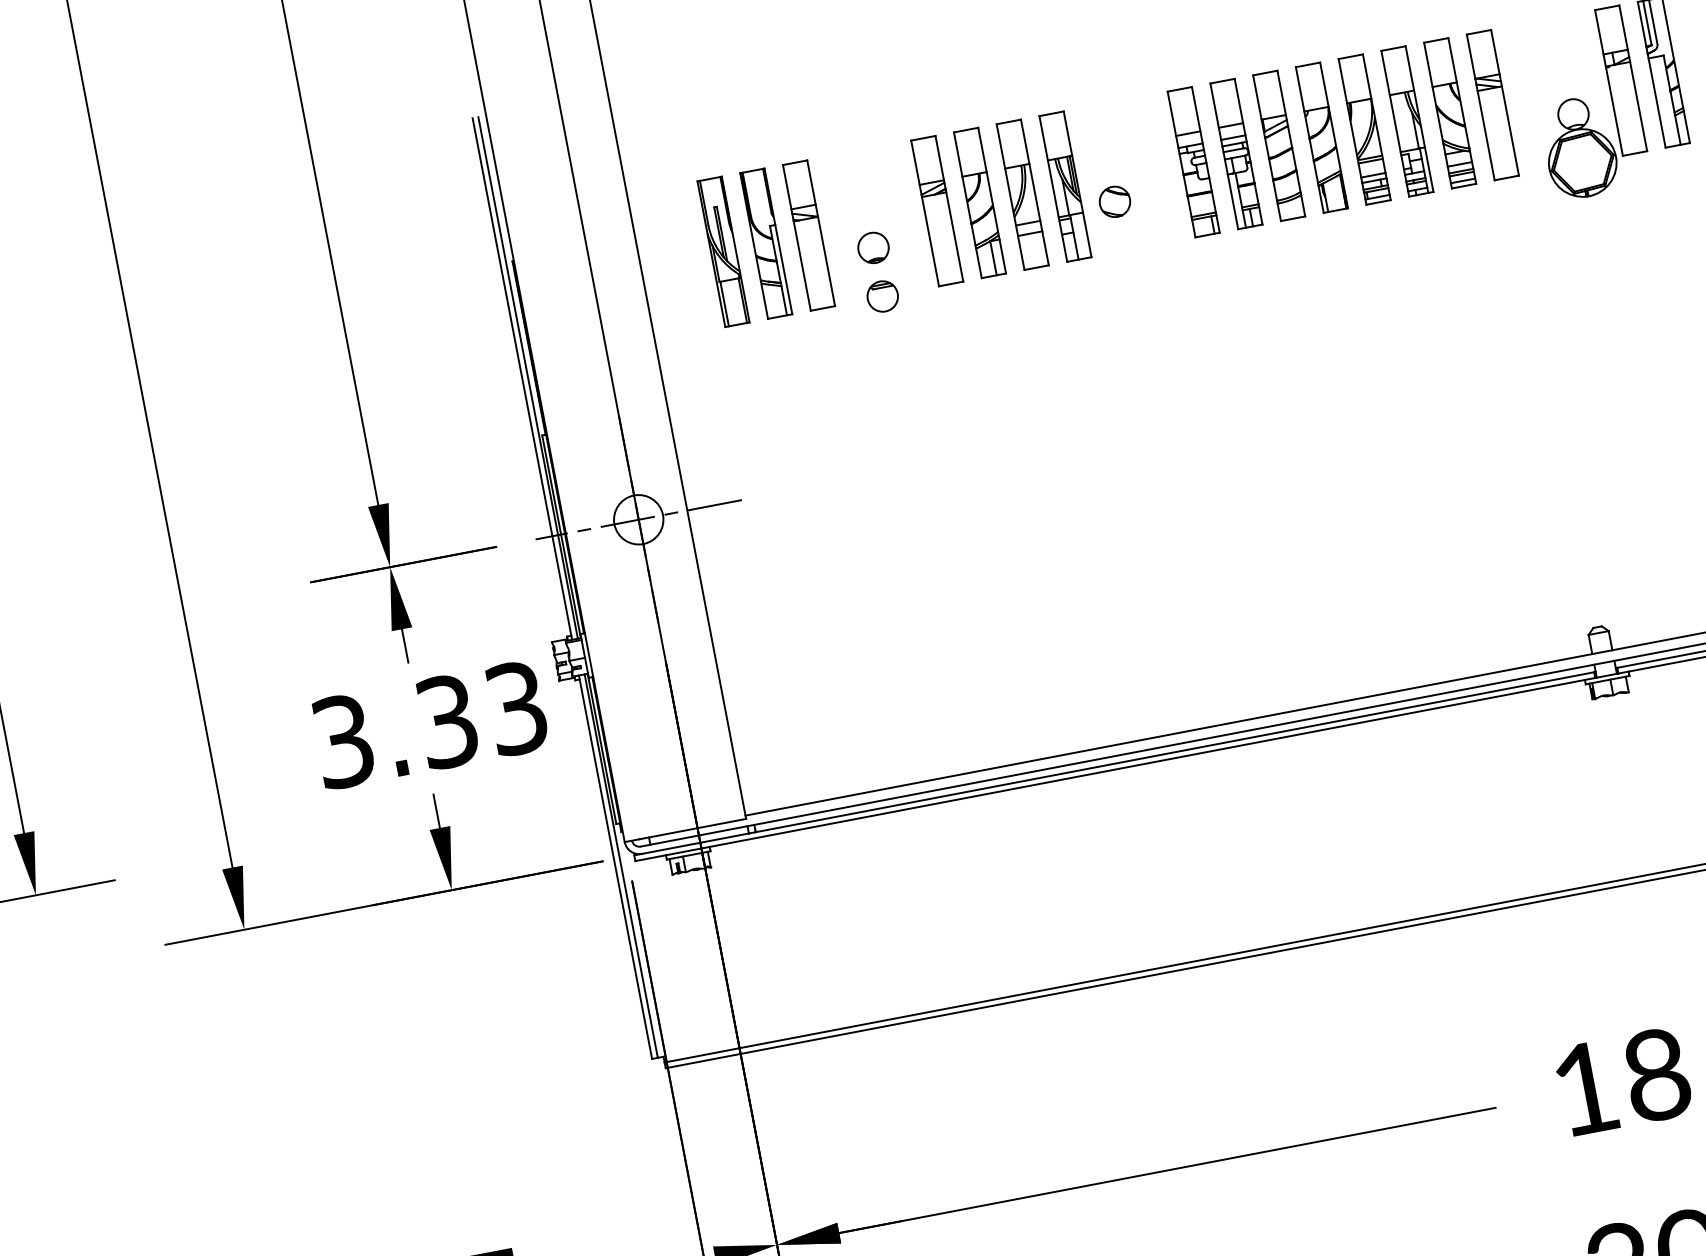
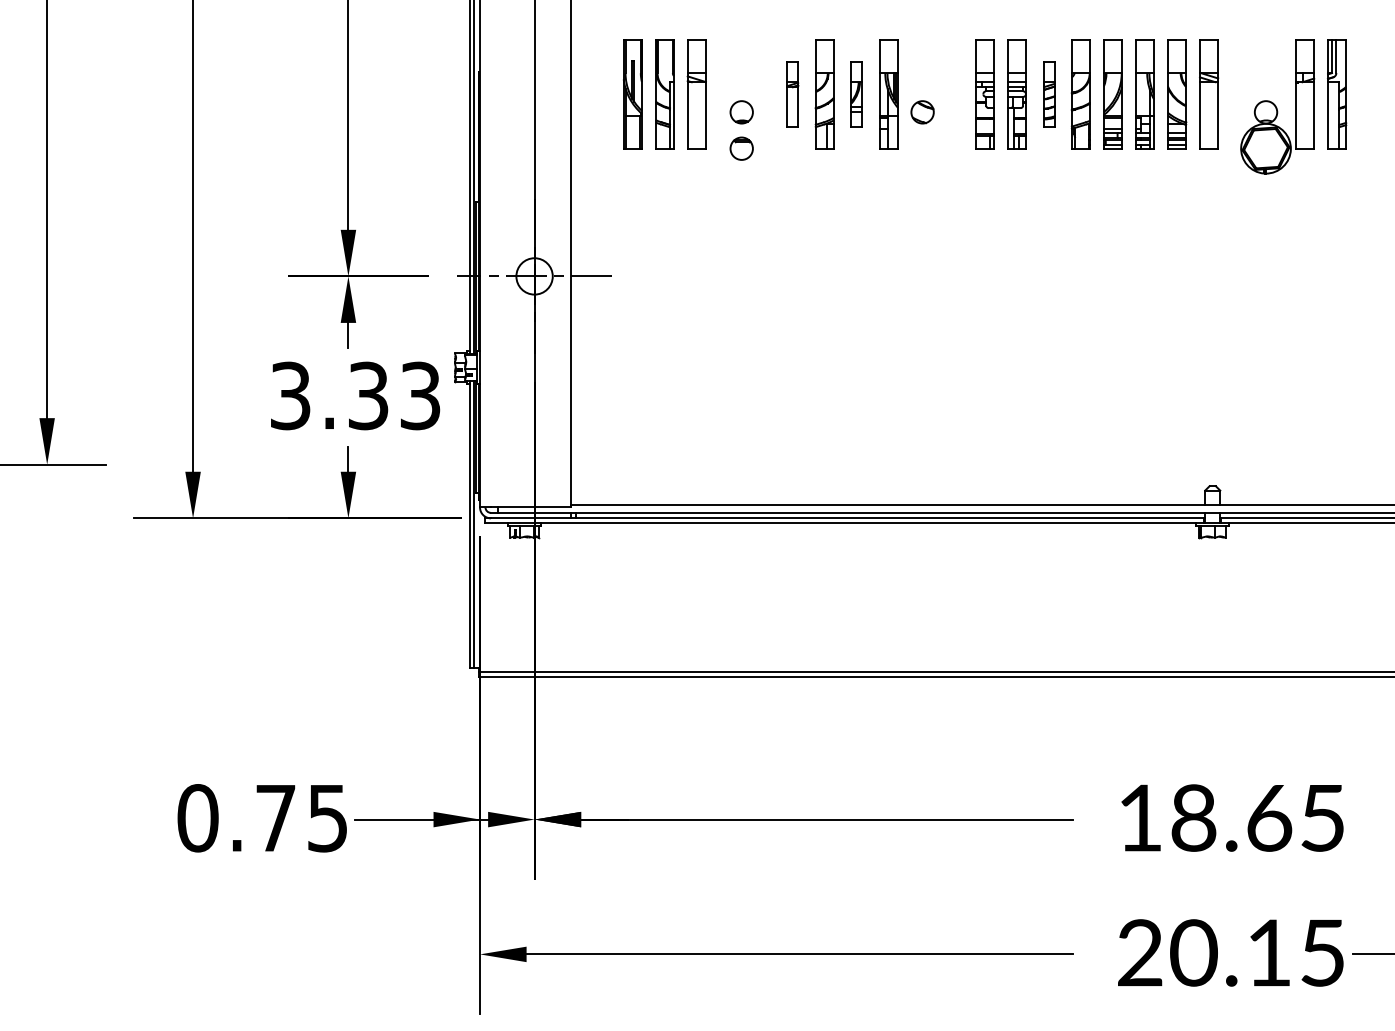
part: (1279, 145) -> (1049, 94), size x0.6
part: (1022, 194) -> (856, 94), size x0.6
part: (936, 211) -> (792, 94), size x0.6

